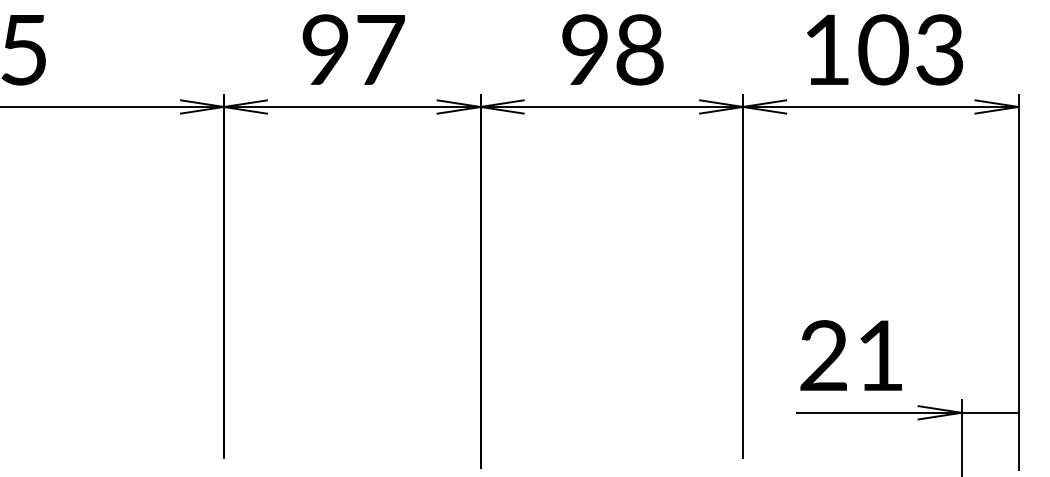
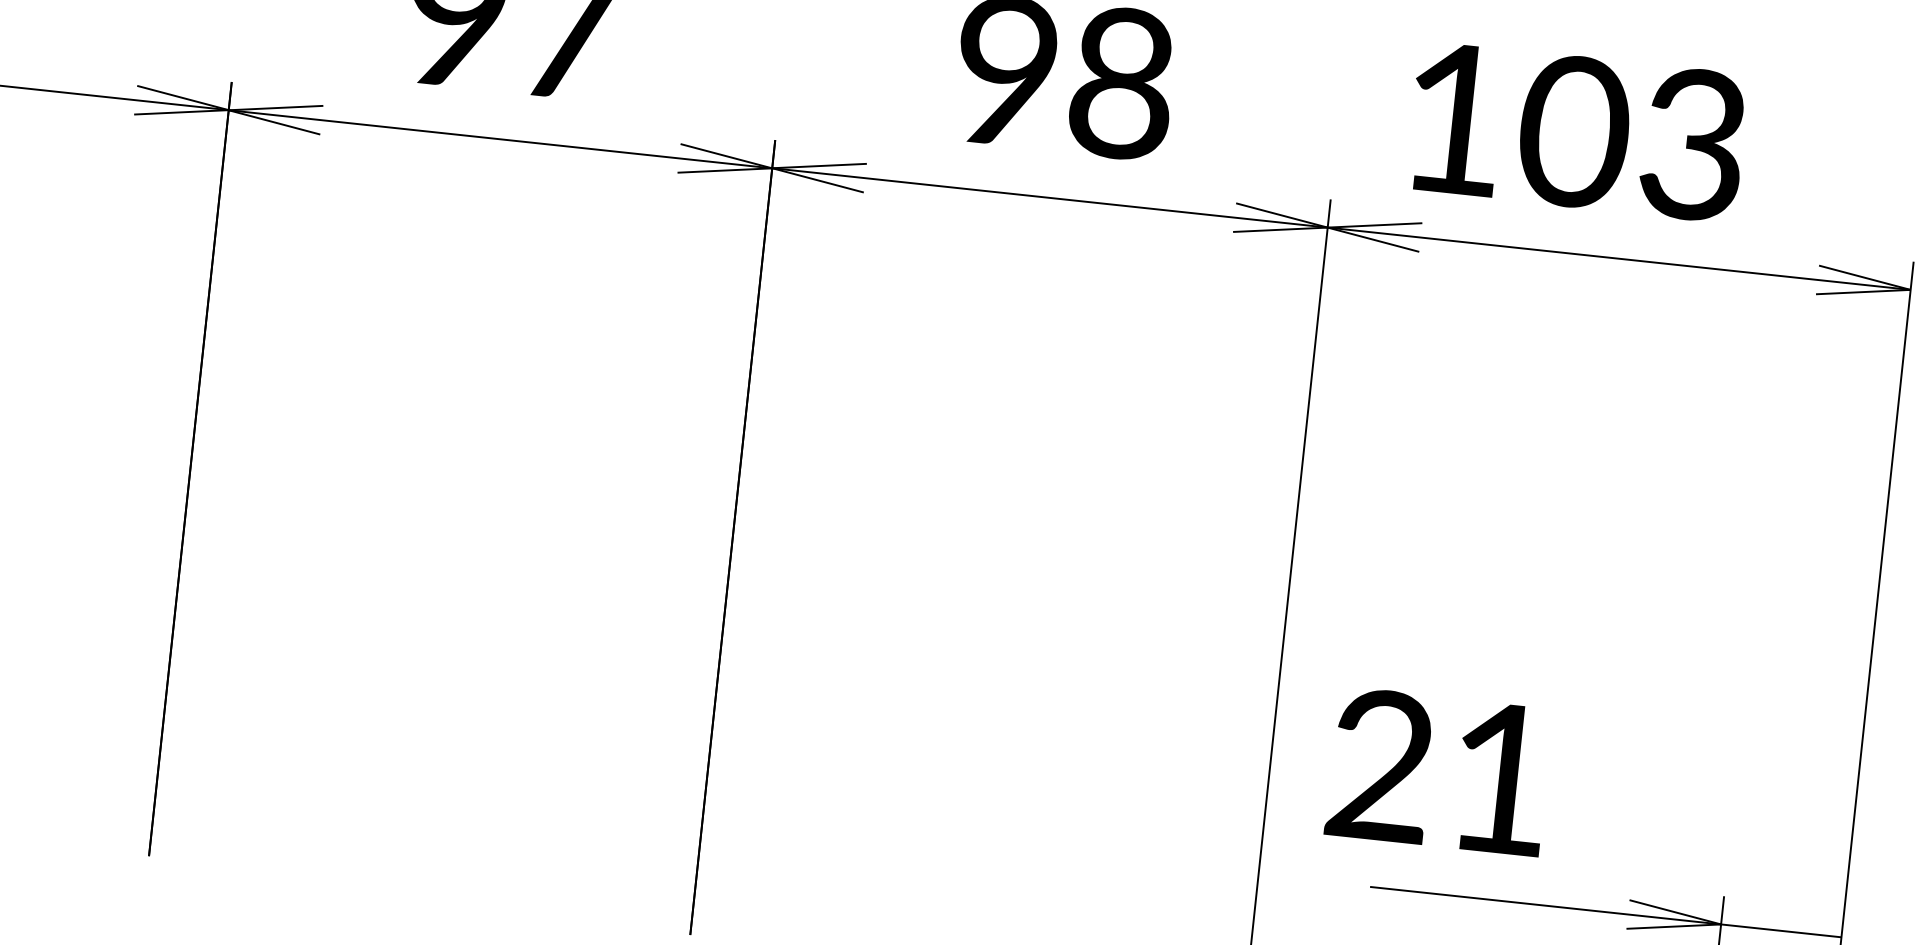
text: (884, 49) -> (1576, 131), moved
text: (850, 355) -> (1437, 771), moved

